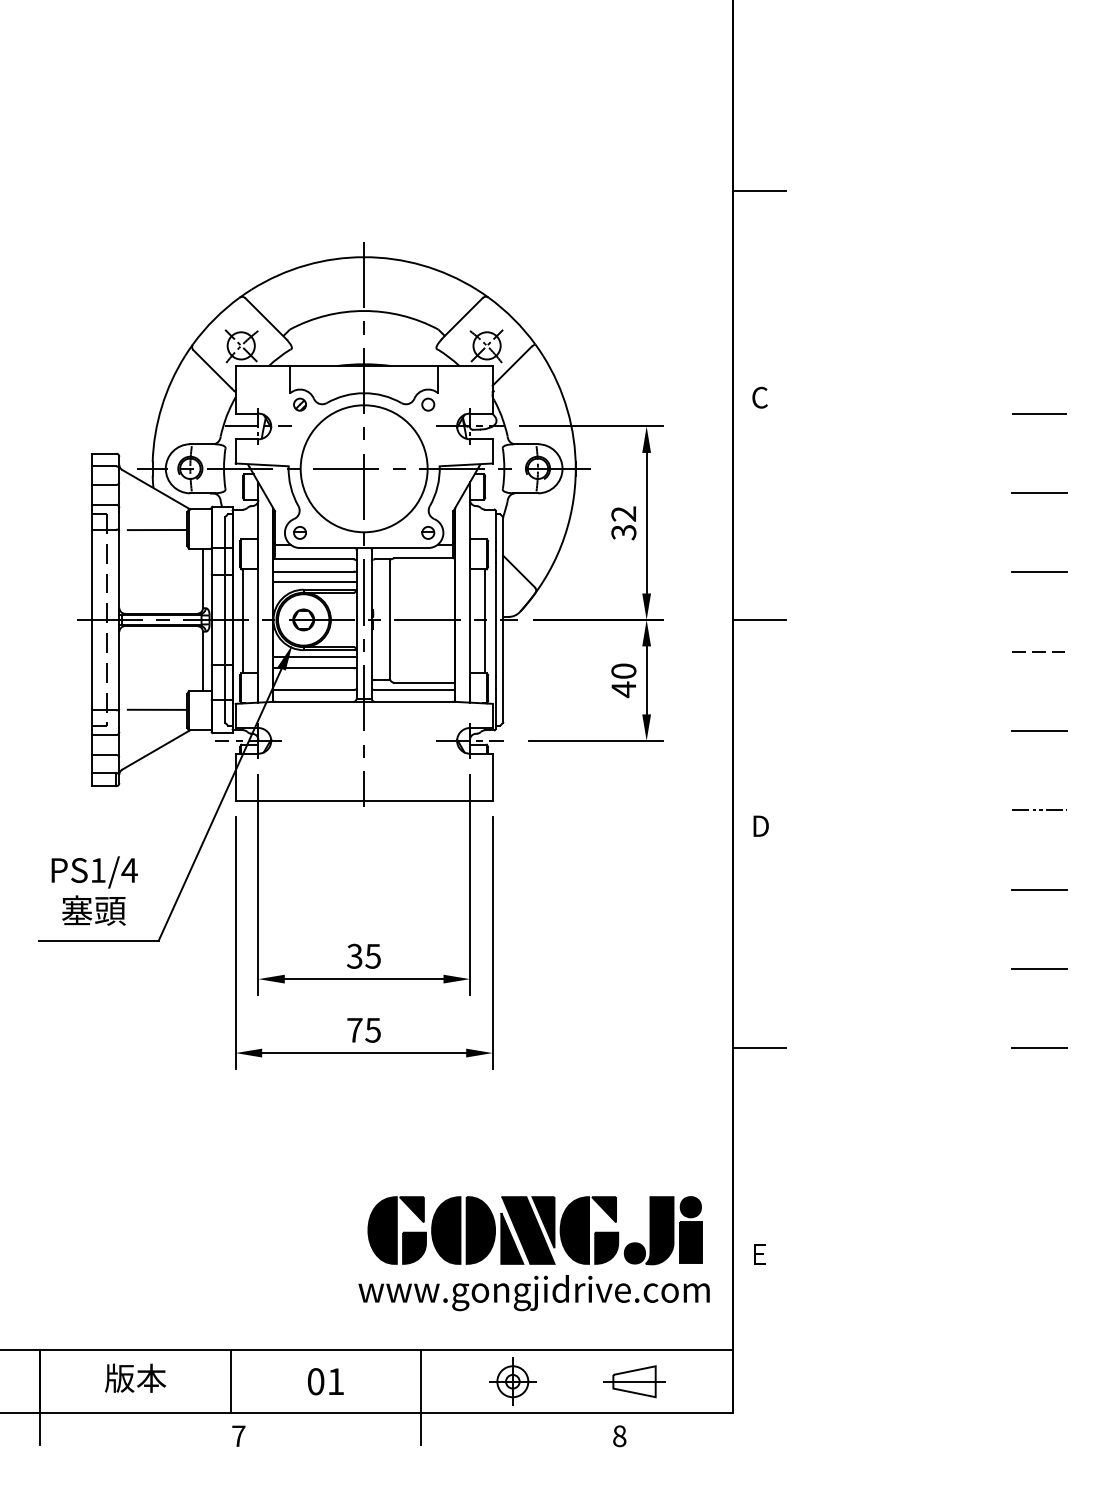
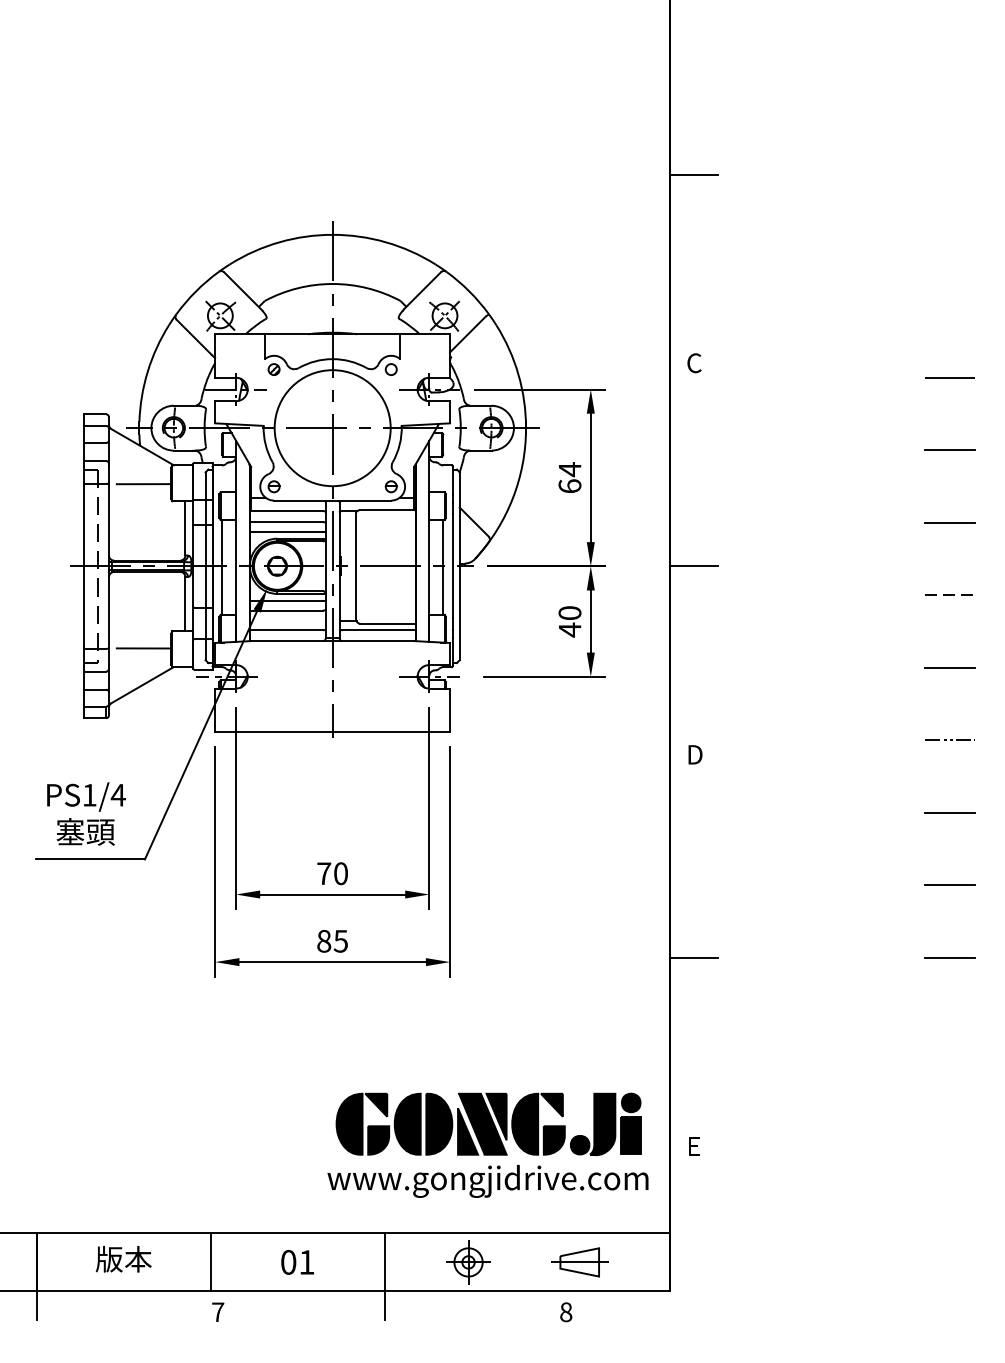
text: (623, 522) -> (569, 477), 32 -> 64
text: (363, 955) -> (332, 872), 35 -> 70
text: (354, 1029) -> (323, 940), 75 -> 85

